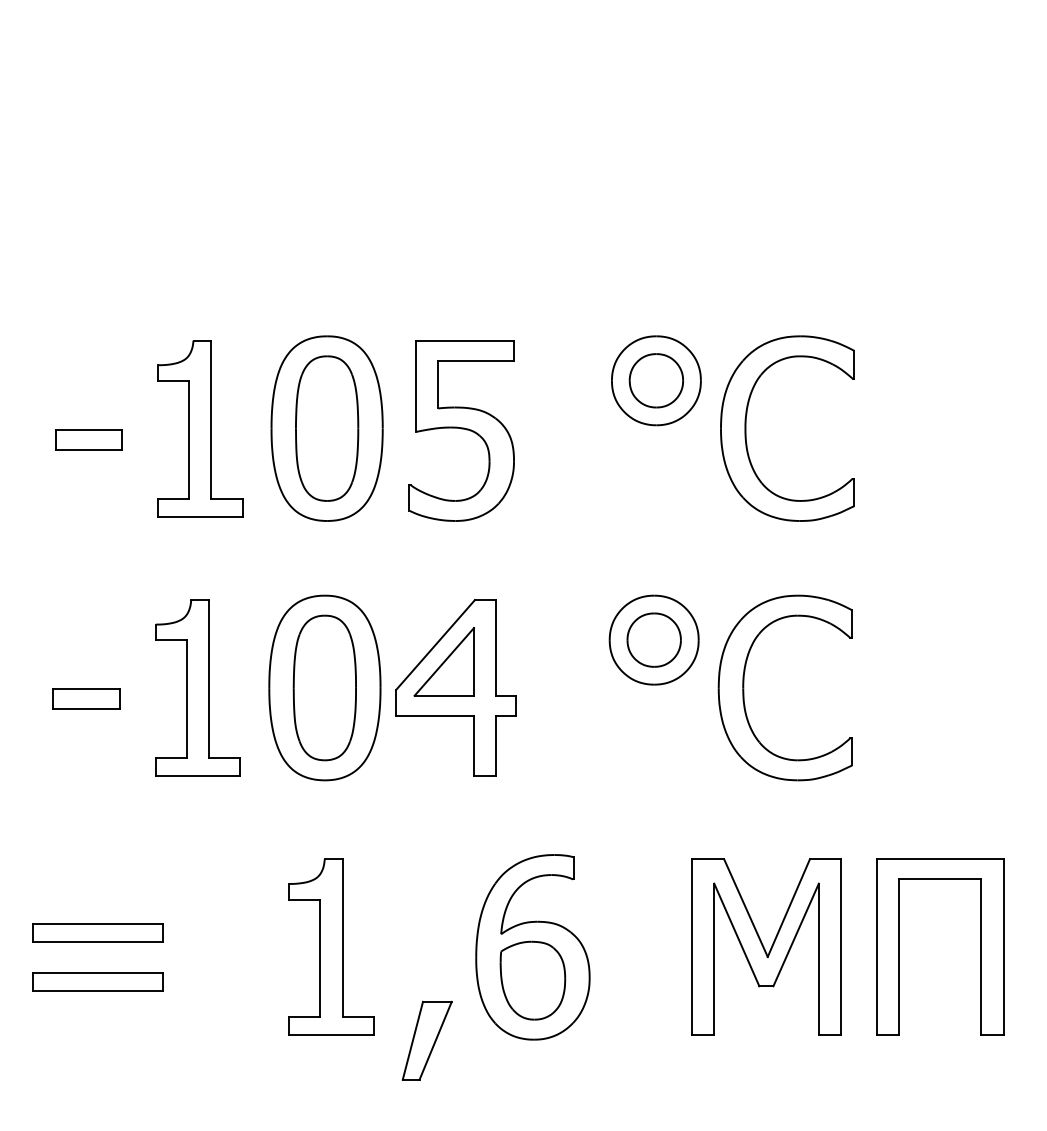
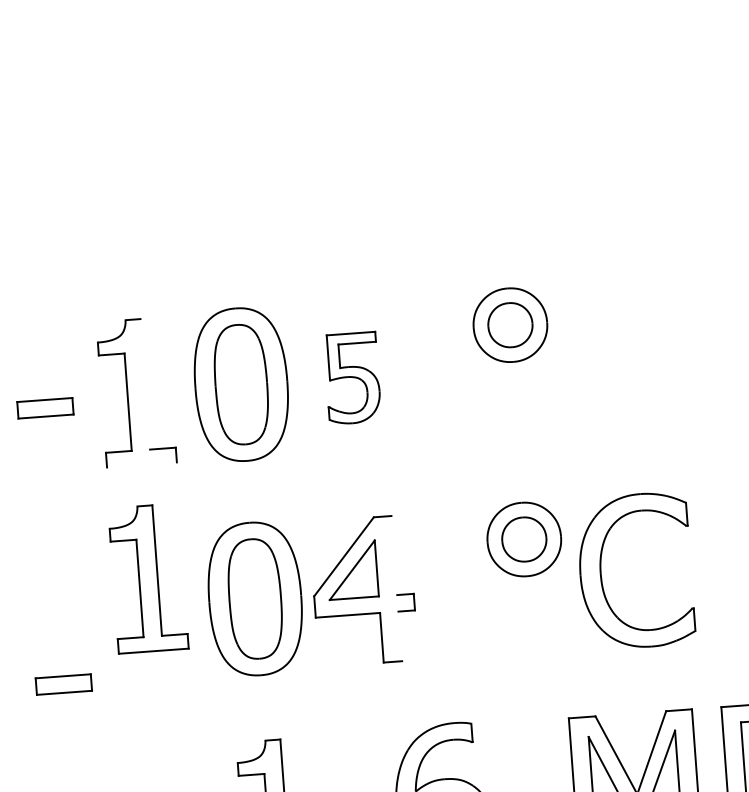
line: (211, 419) -> (145, 384), removed
part: (746, 428) -> (587, 359), removed
part: (461, 430) -> (352, 378), size x0.6
line: (200, 516) -> (142, 464), removed
line: (496, 647) -> (394, 555), removed
part: (197, 687) -> (147, 578), moved
part: (86, 698) -> (63, 684), moved
line: (496, 745) -> (400, 636), removed

